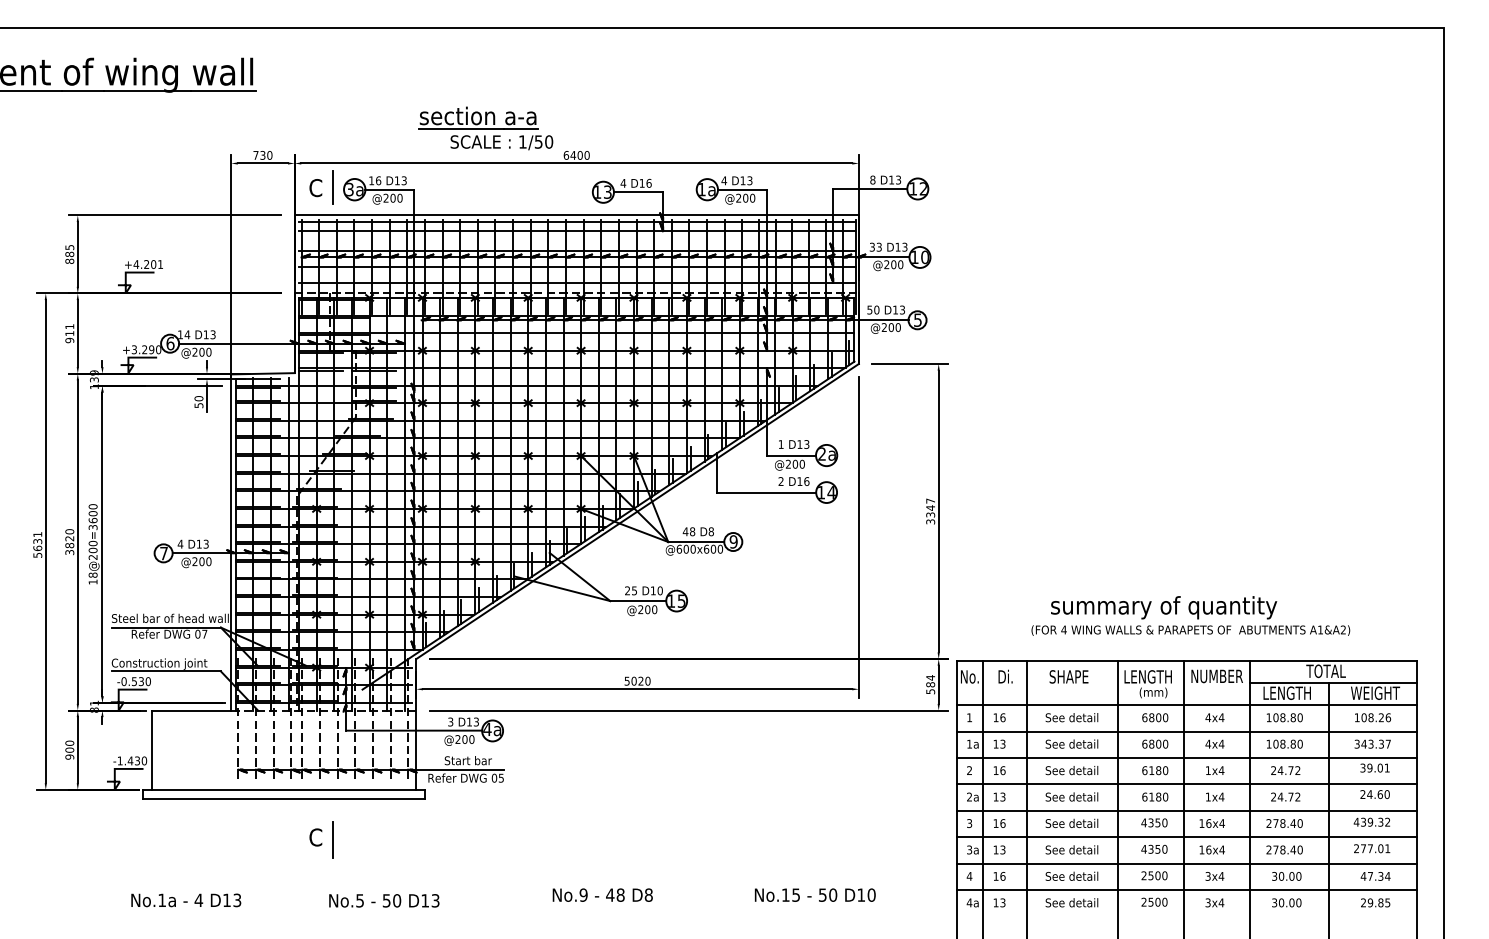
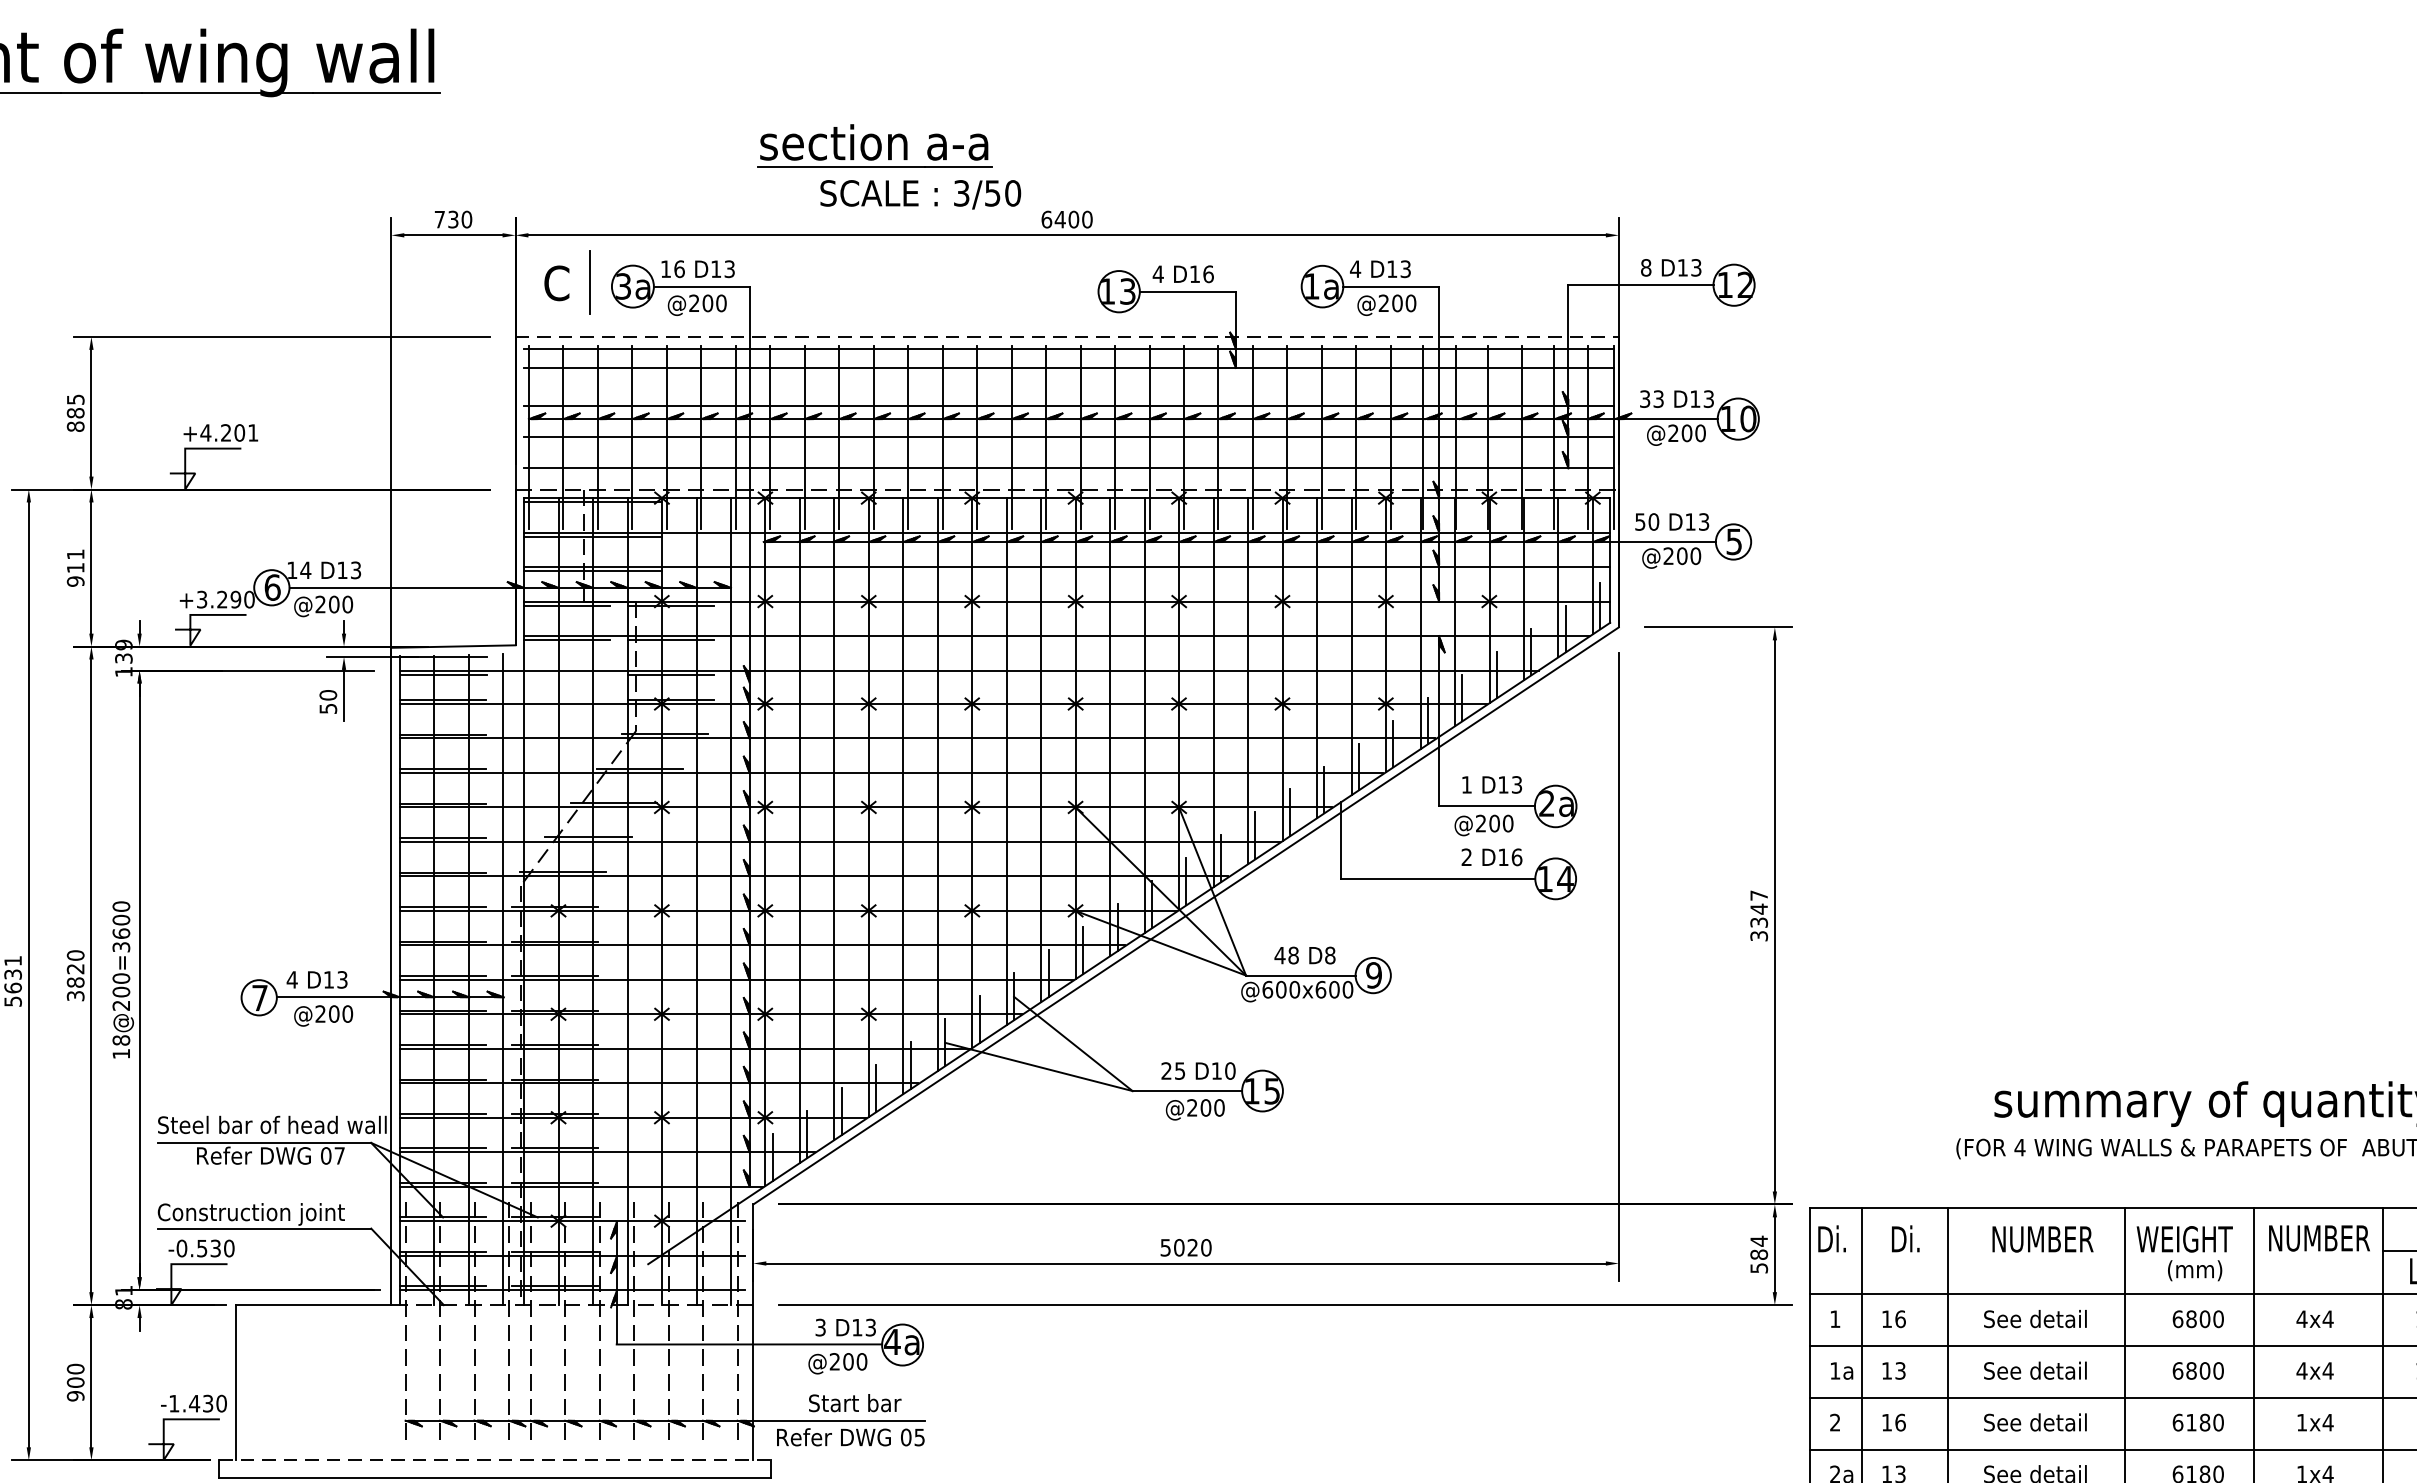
text: (522, 141) -> (960, 192), 1/50 -> 3/50
line: (577, 215) -> (1068, 337), solid -> dashed
text: (970, 676) -> (1837, 1238), No. -> Di.
text: (1075, 676) -> (2042, 1238), SHAPE -> NUMBER
text: (1147, 676) -> (2183, 1238), LENGTH -> WEIGHT
line: (284, 789) -> (495, 1459), solid -> dashed

